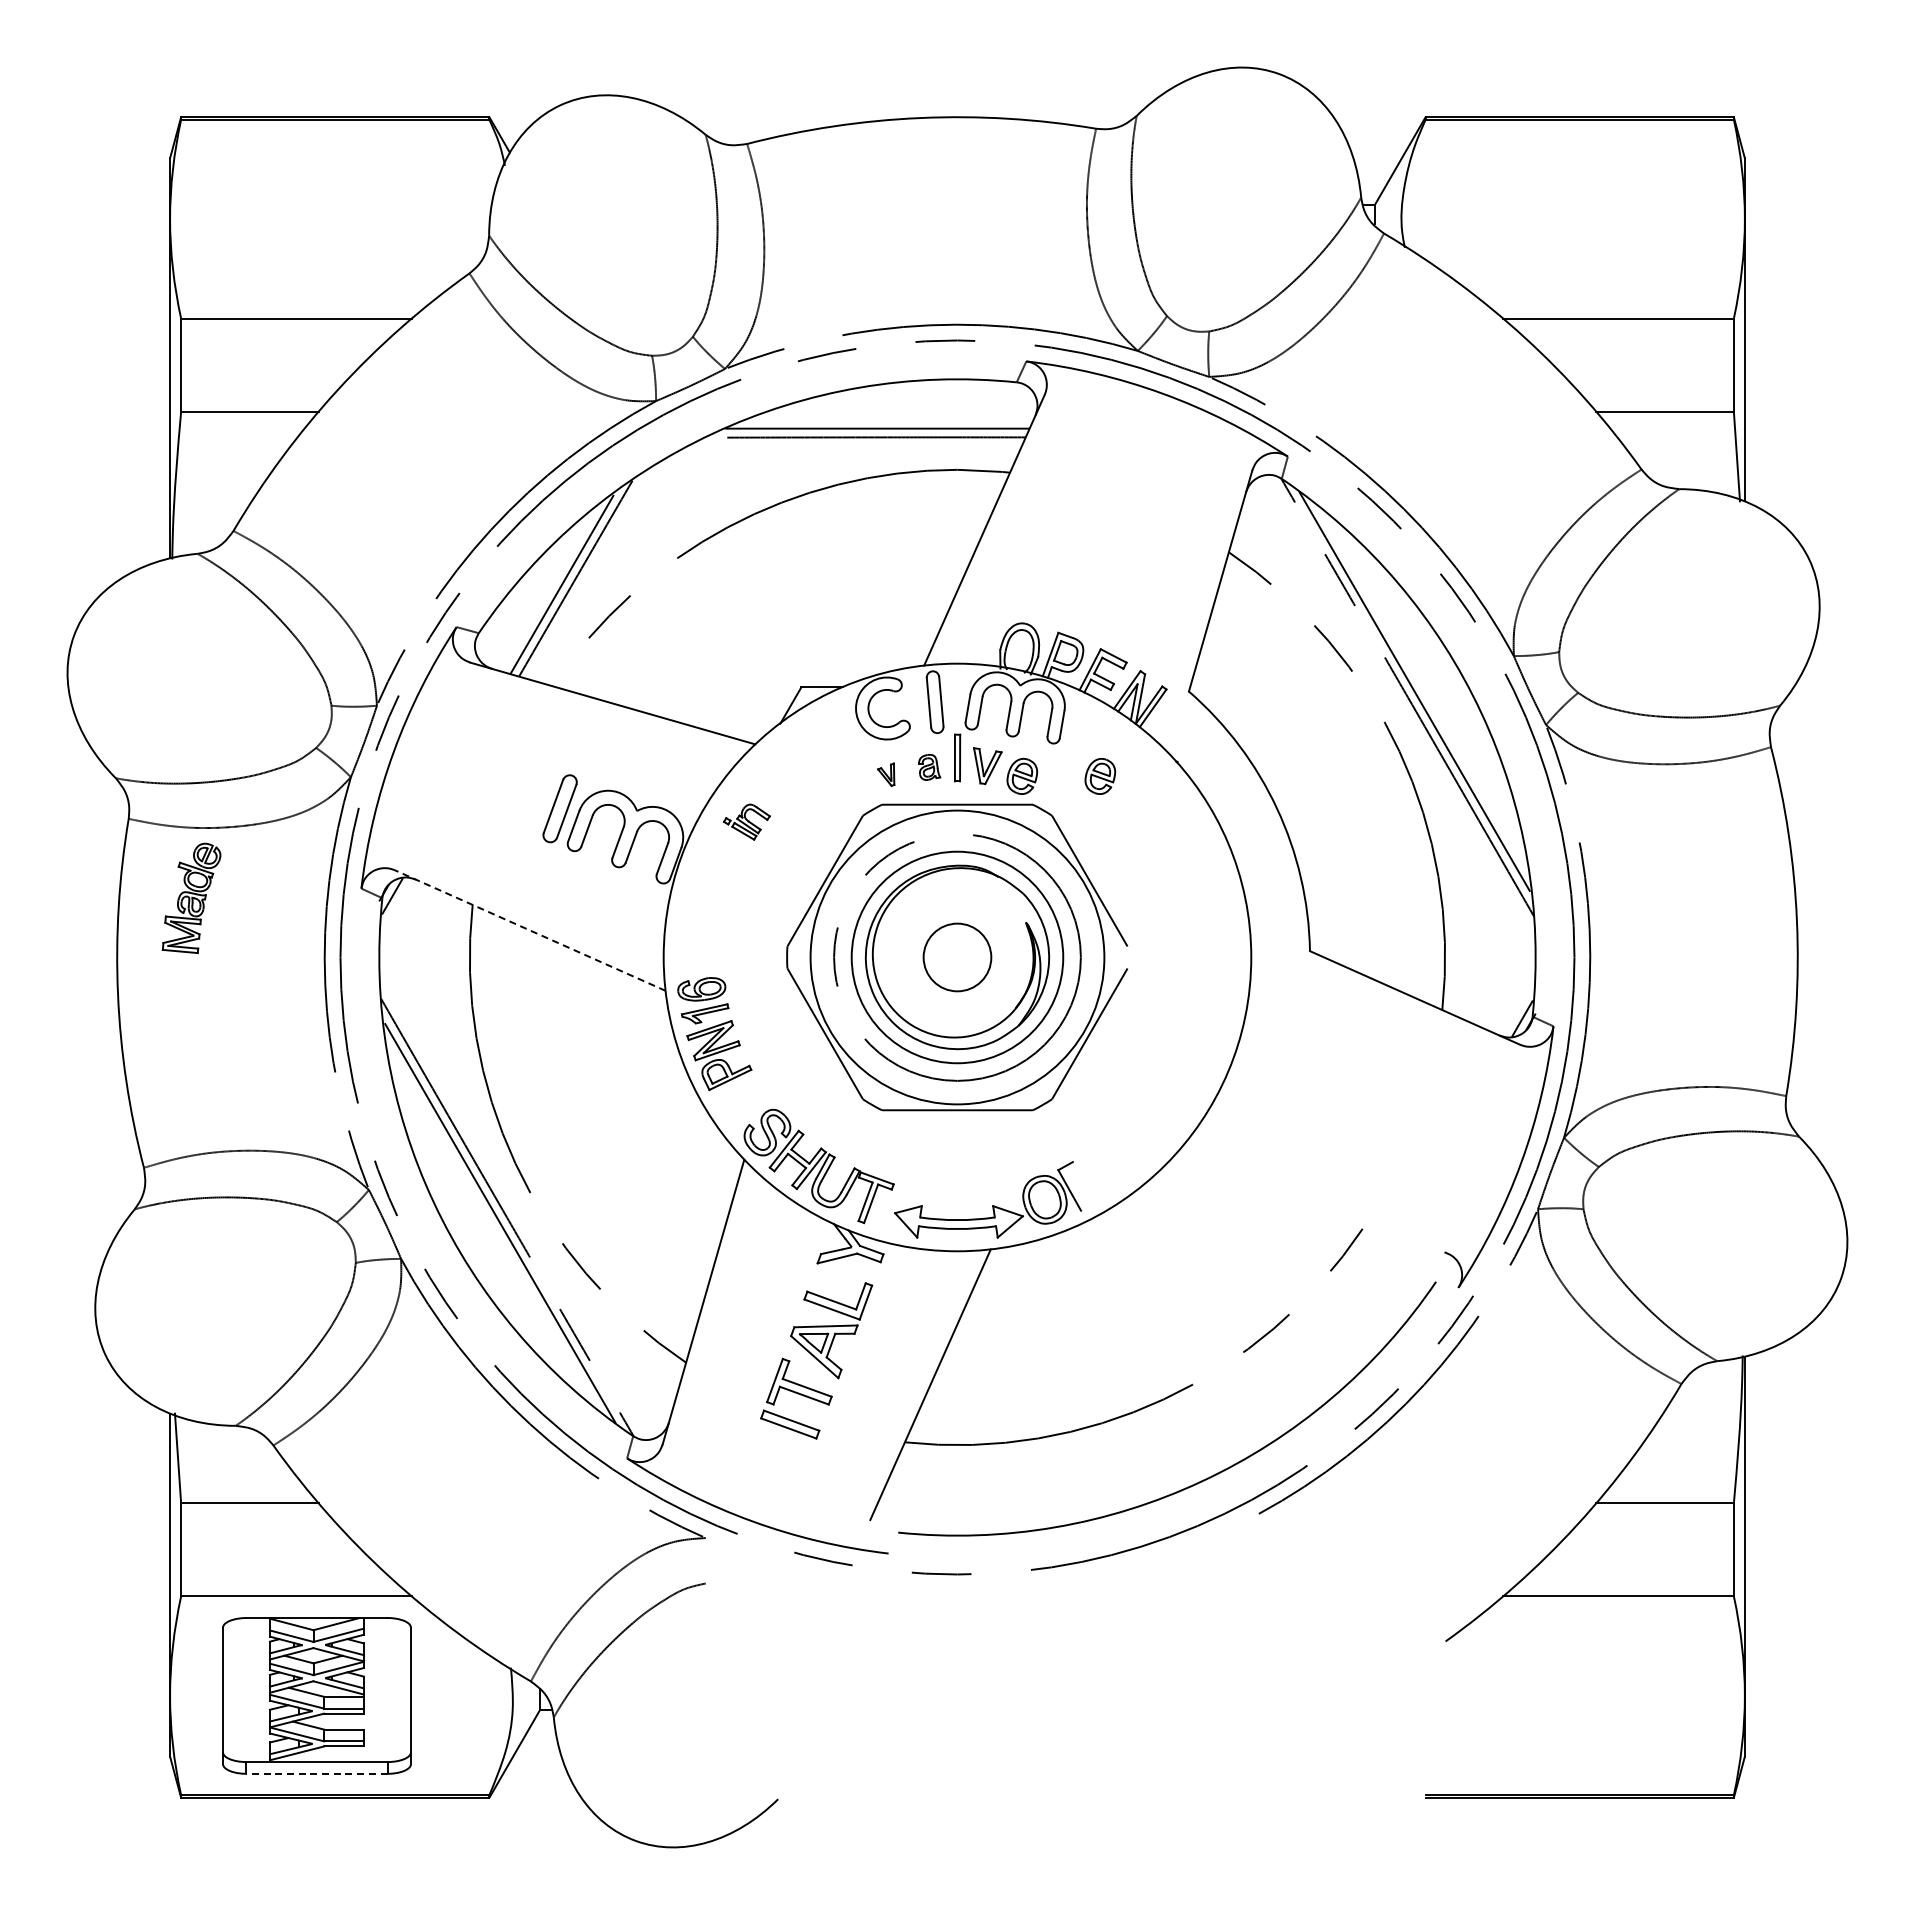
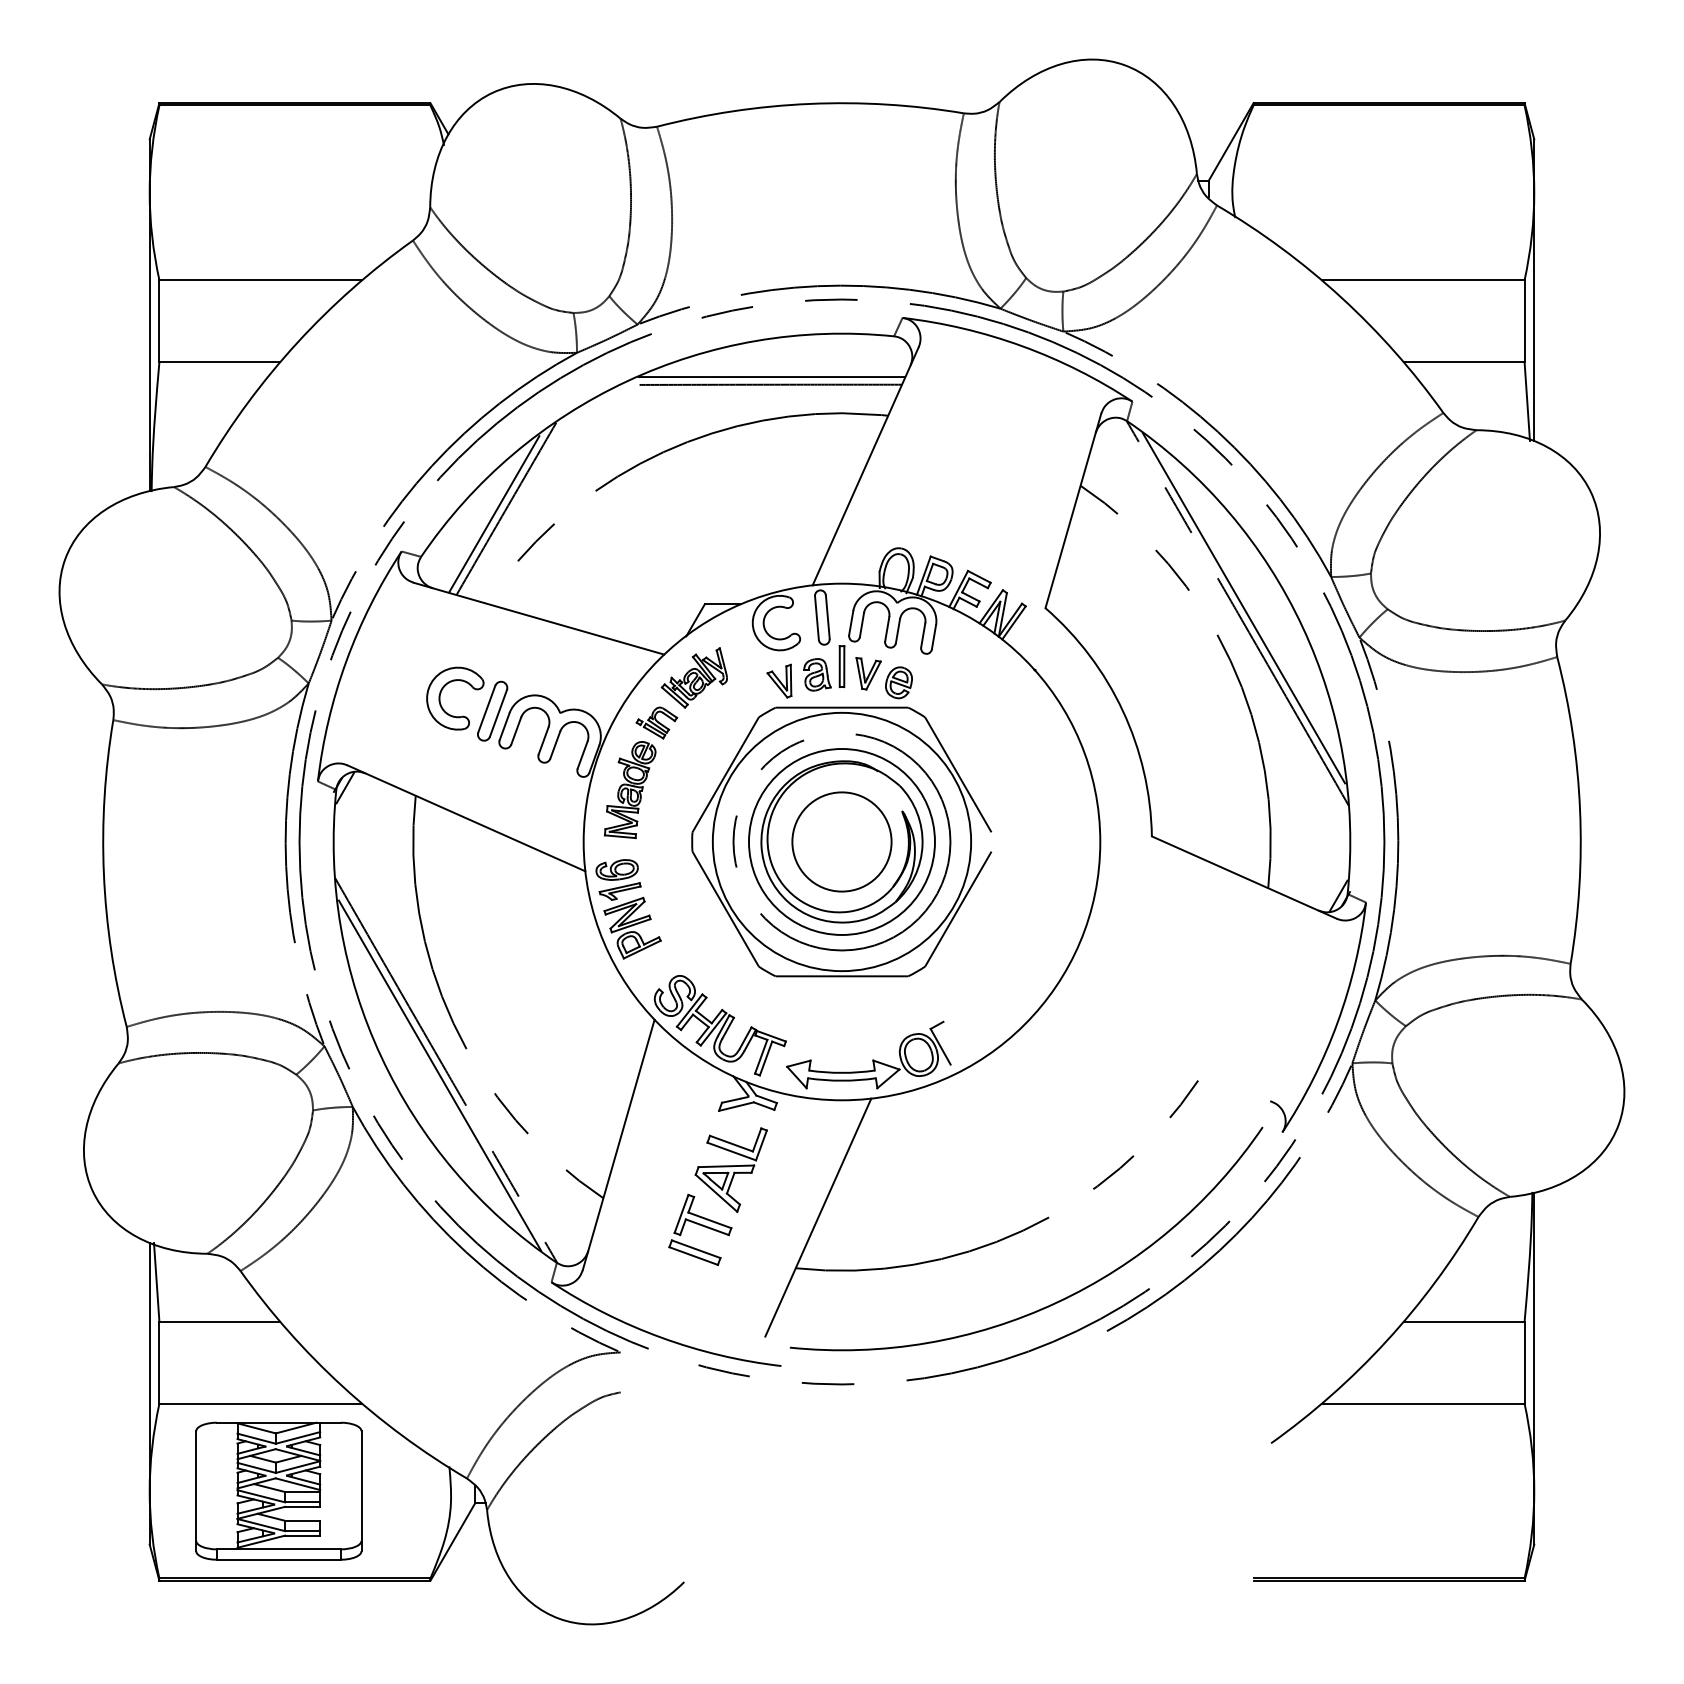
part: (929, 767) -> (817, 674), size x1.43
part: (789, 770) -> (694, 677), added
part: (885, 774) -> (778, 681), size x1.67
part: (1100, 776) -> (967, 682), removed
part: (501, 789) -> (441, 694), added
part: (191, 897) -> (630, 789), moved
line: (529, 930) -> (465, 818), dashed -> solid
circle: (957, 957) -> (842, 842), size x1.67
line: (316, 1773) -> (278, 1559), dashed -> solid

